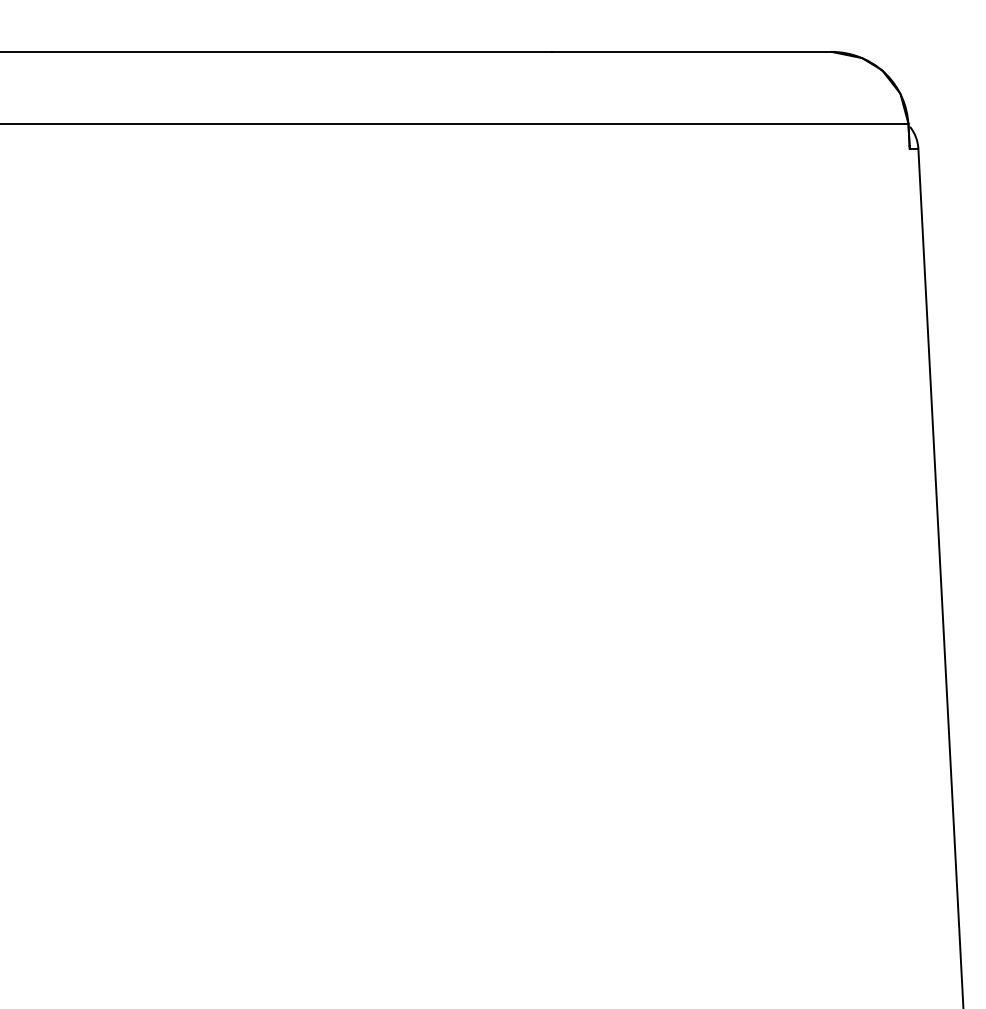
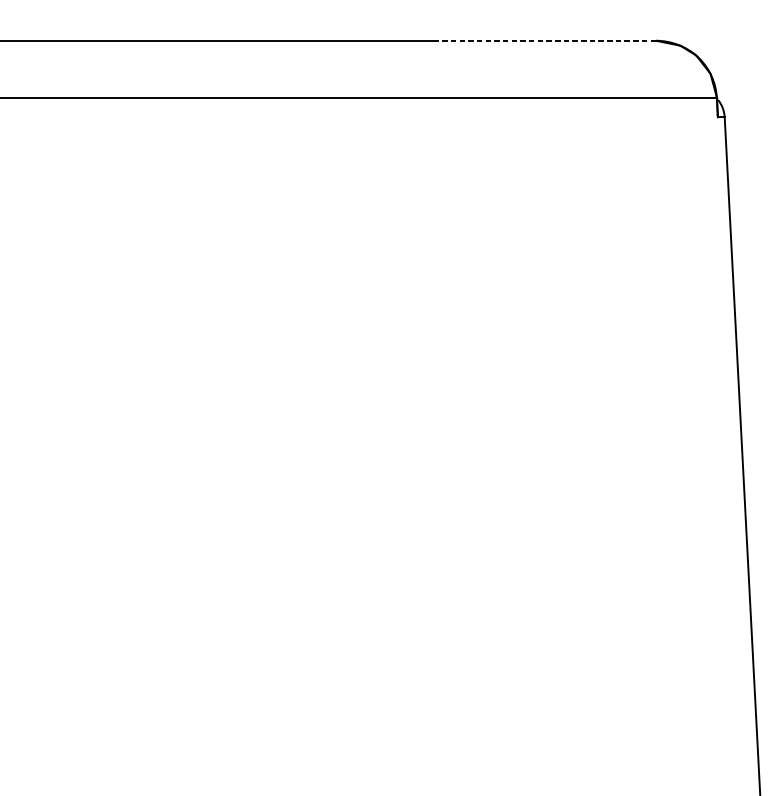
line: (691, 51) -> (545, 40), solid -> dashed

